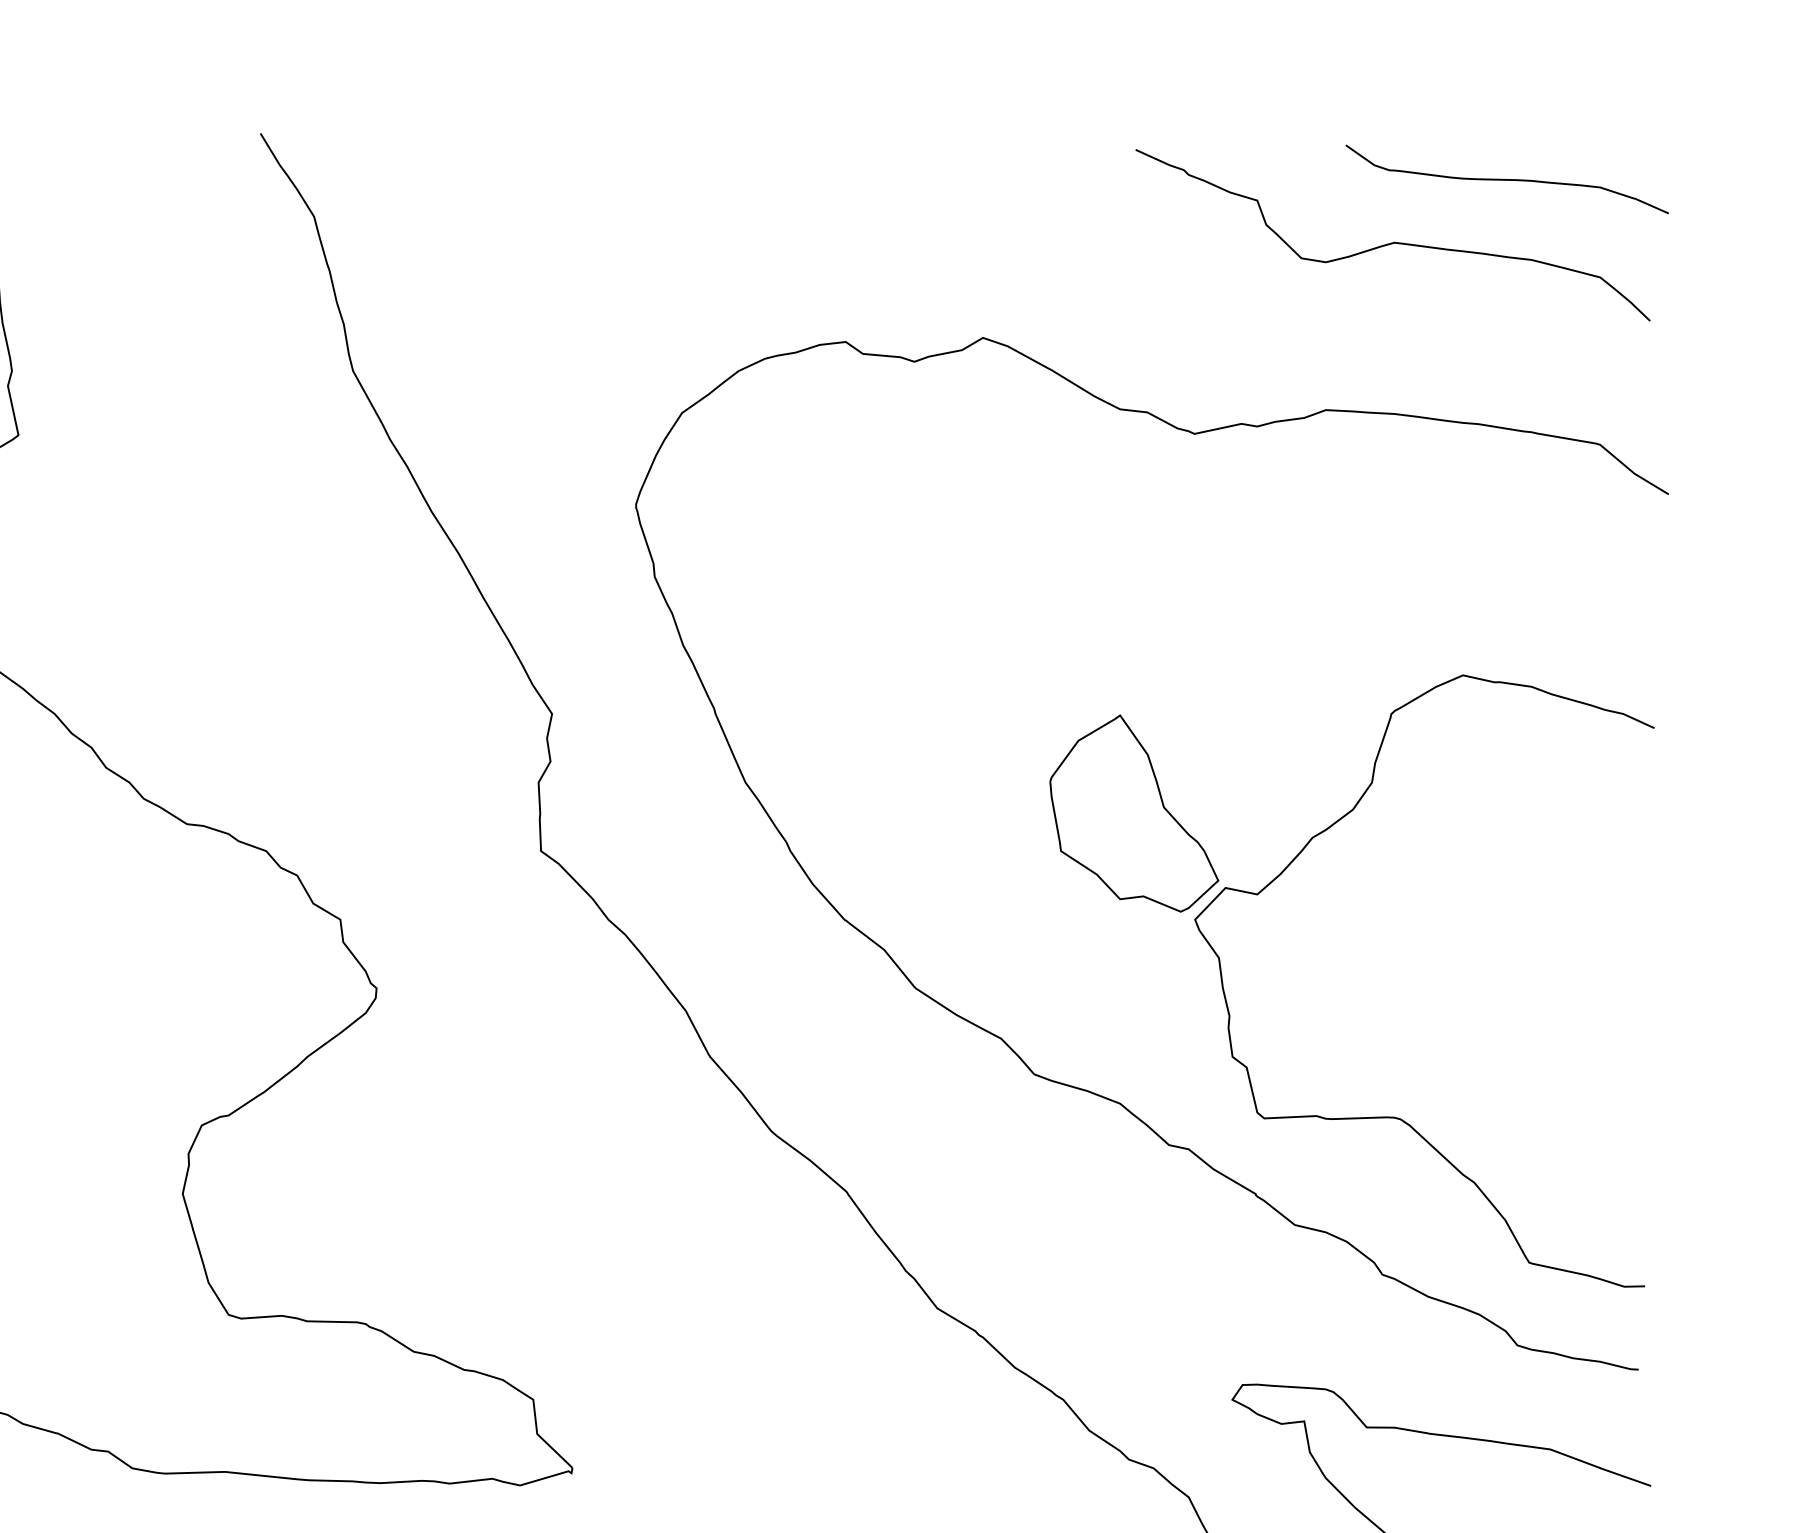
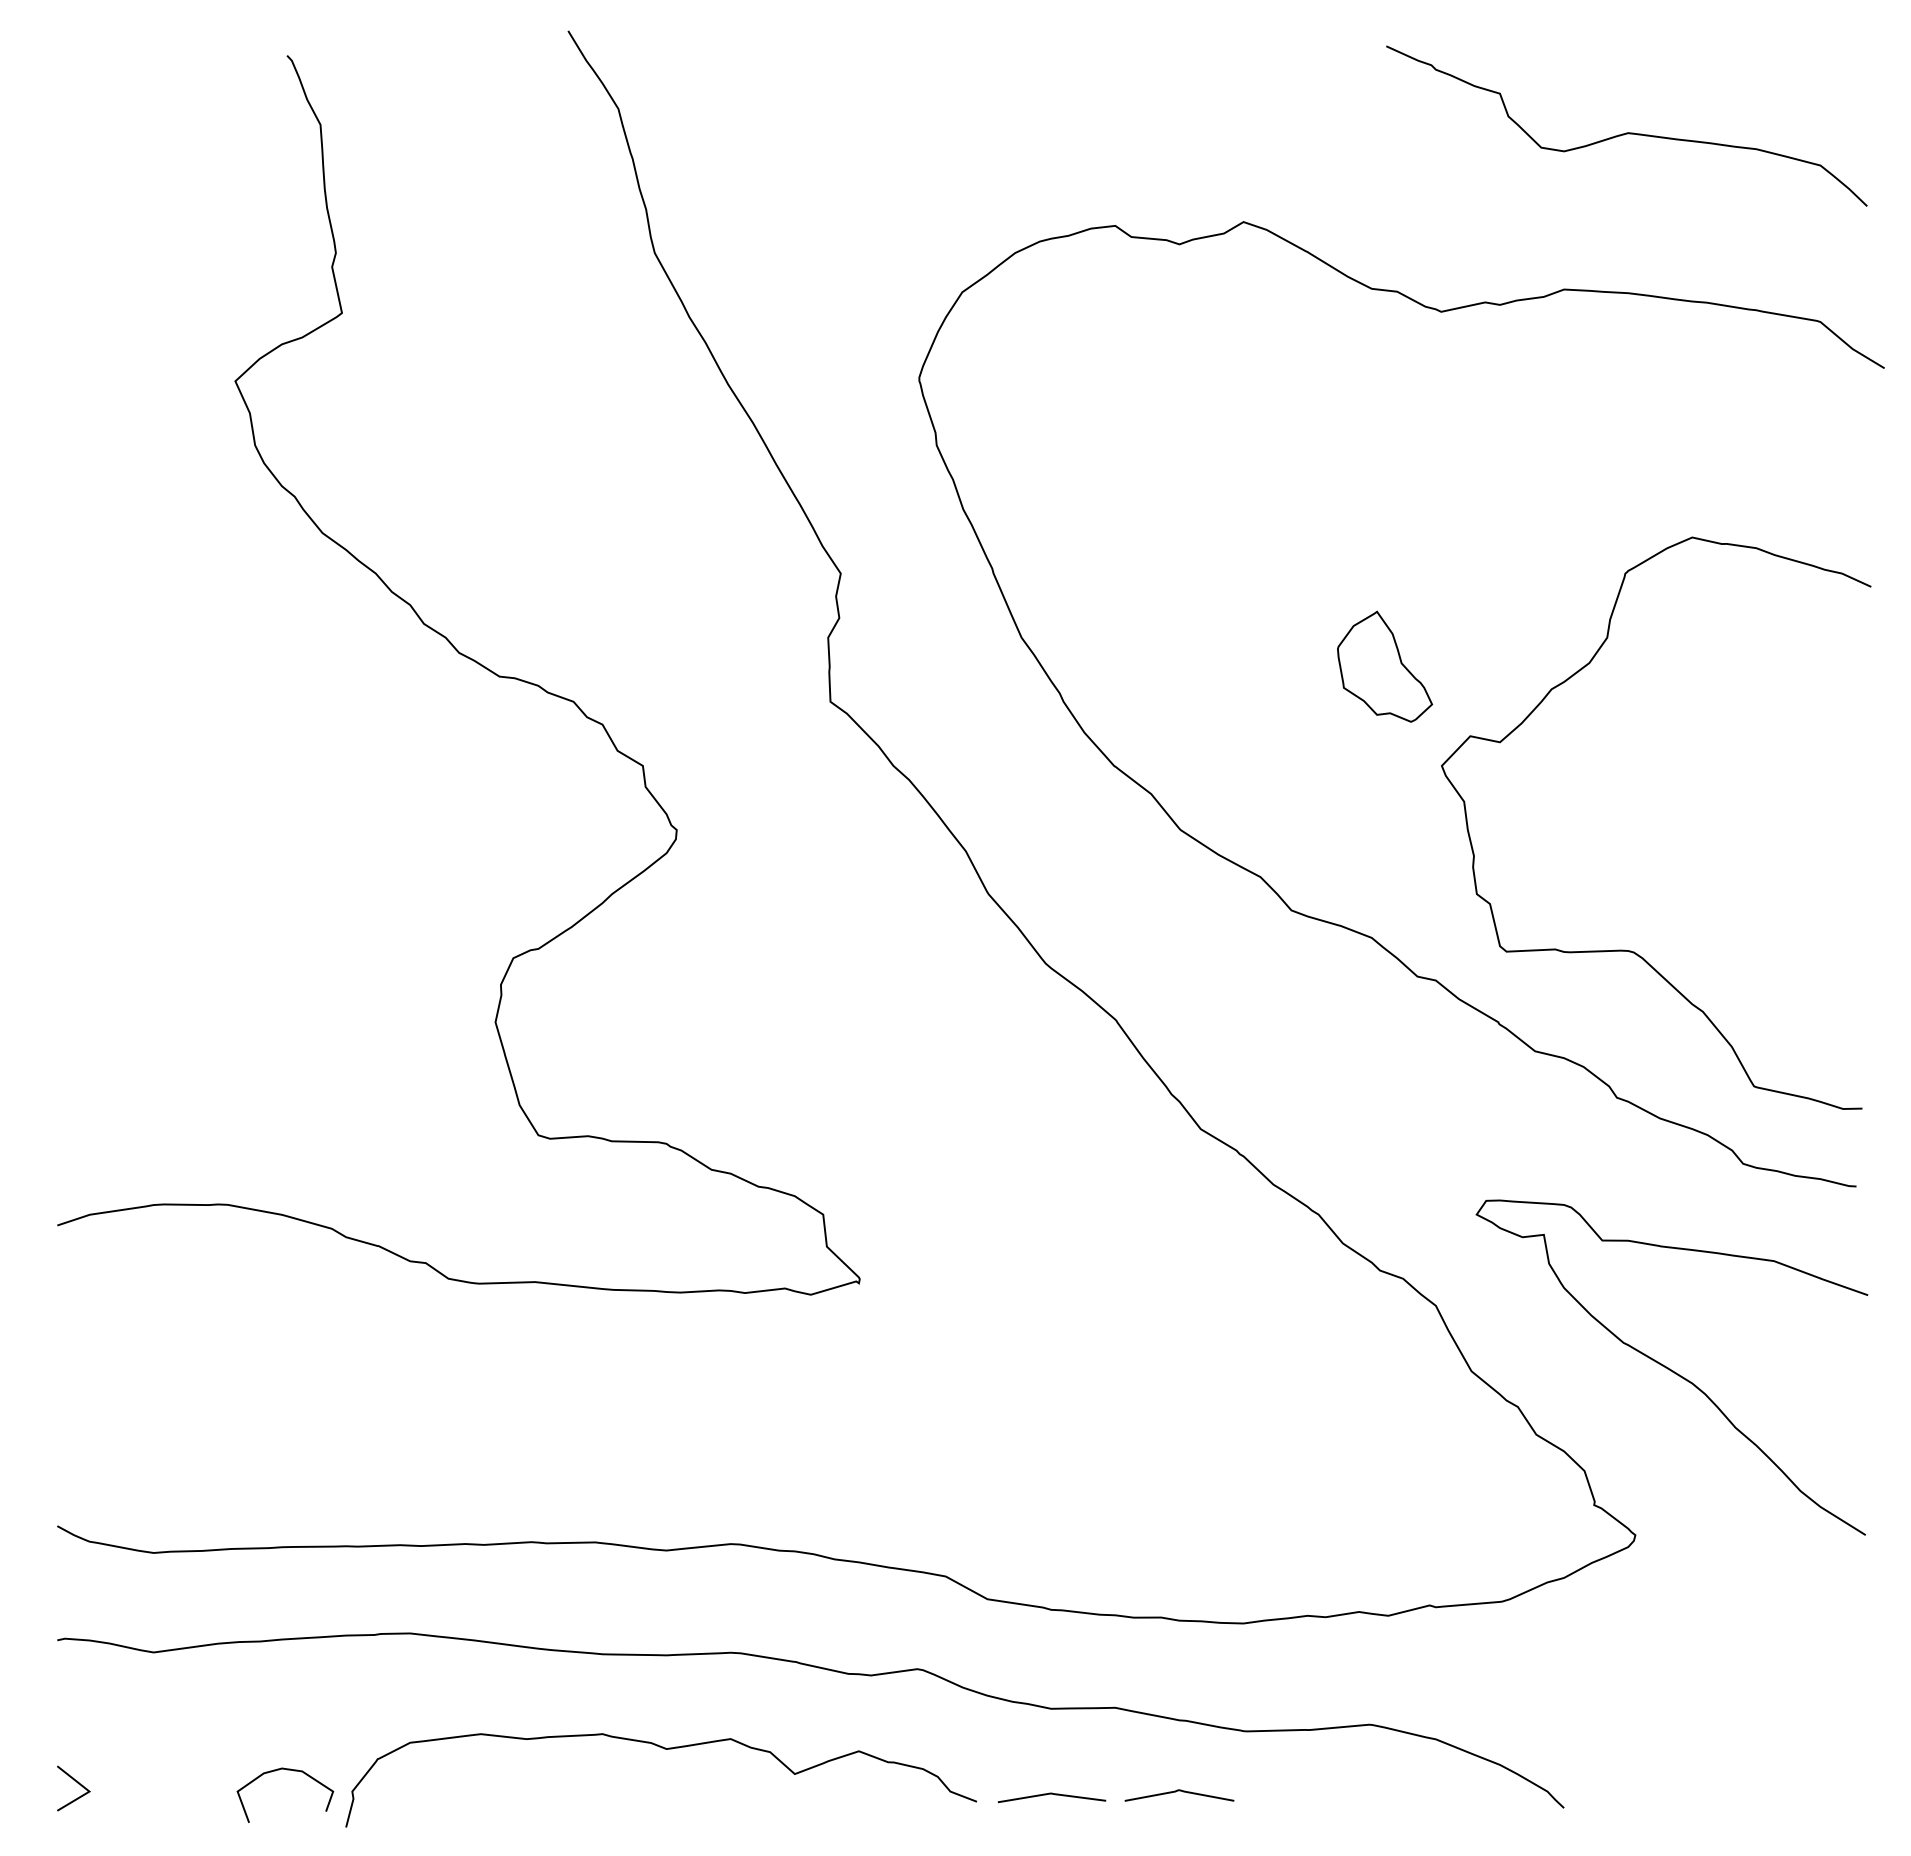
curve: (1507, 178) -> (1733, 73), removed
part: (1133, 813) -> (1384, 666), size x0.6

